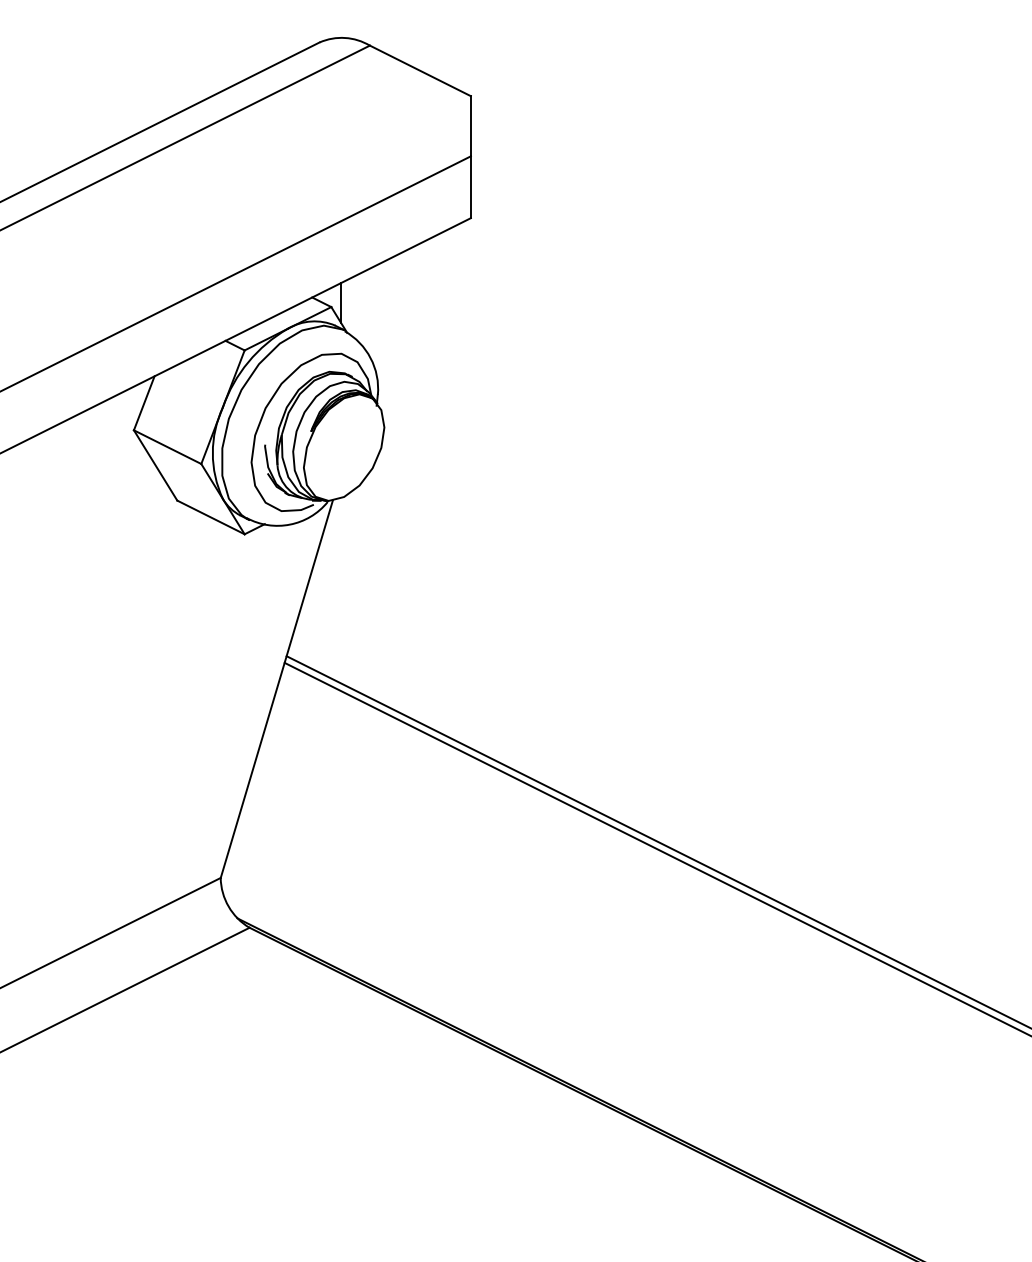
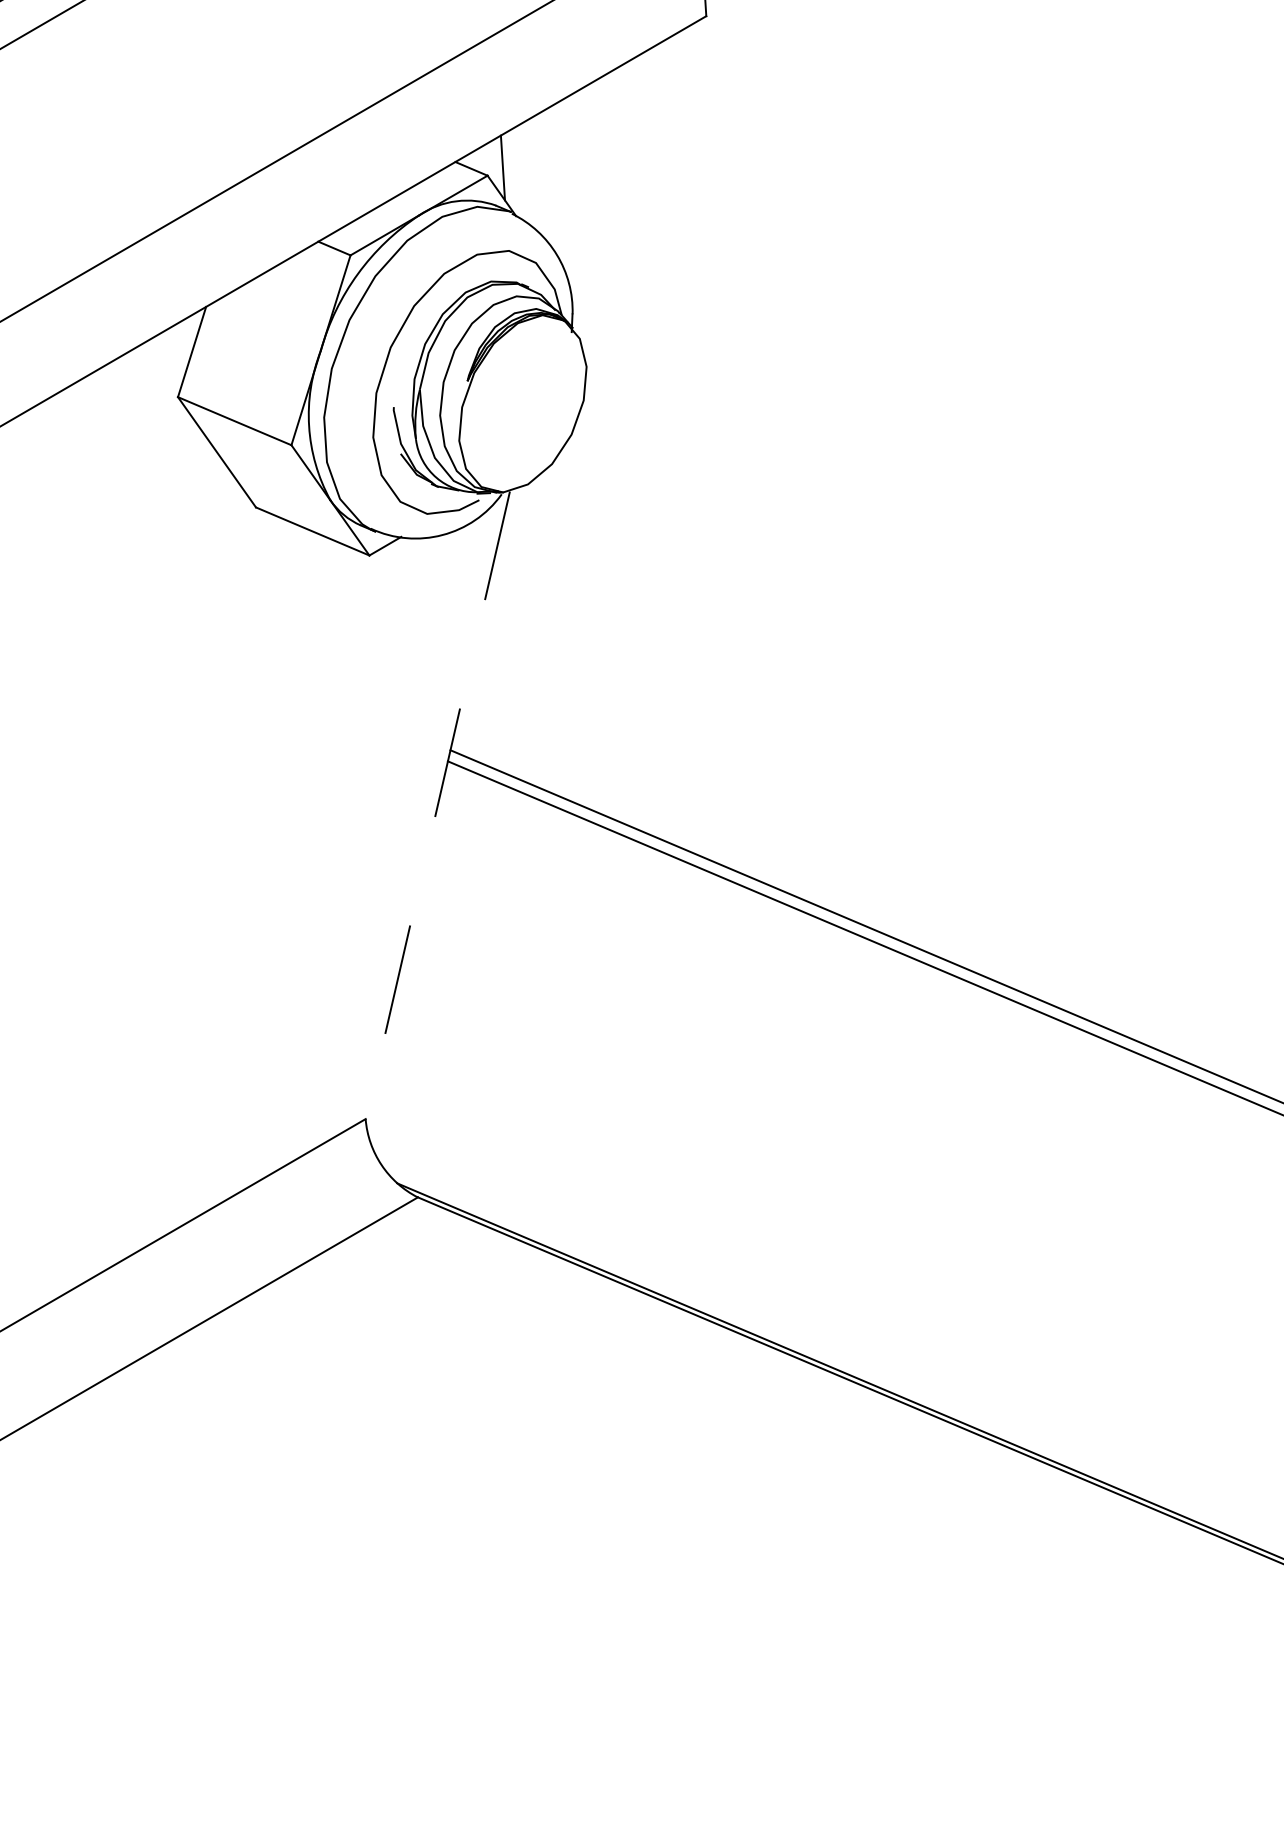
line: (276, 689) -> (437, 805), solid -> dashed

